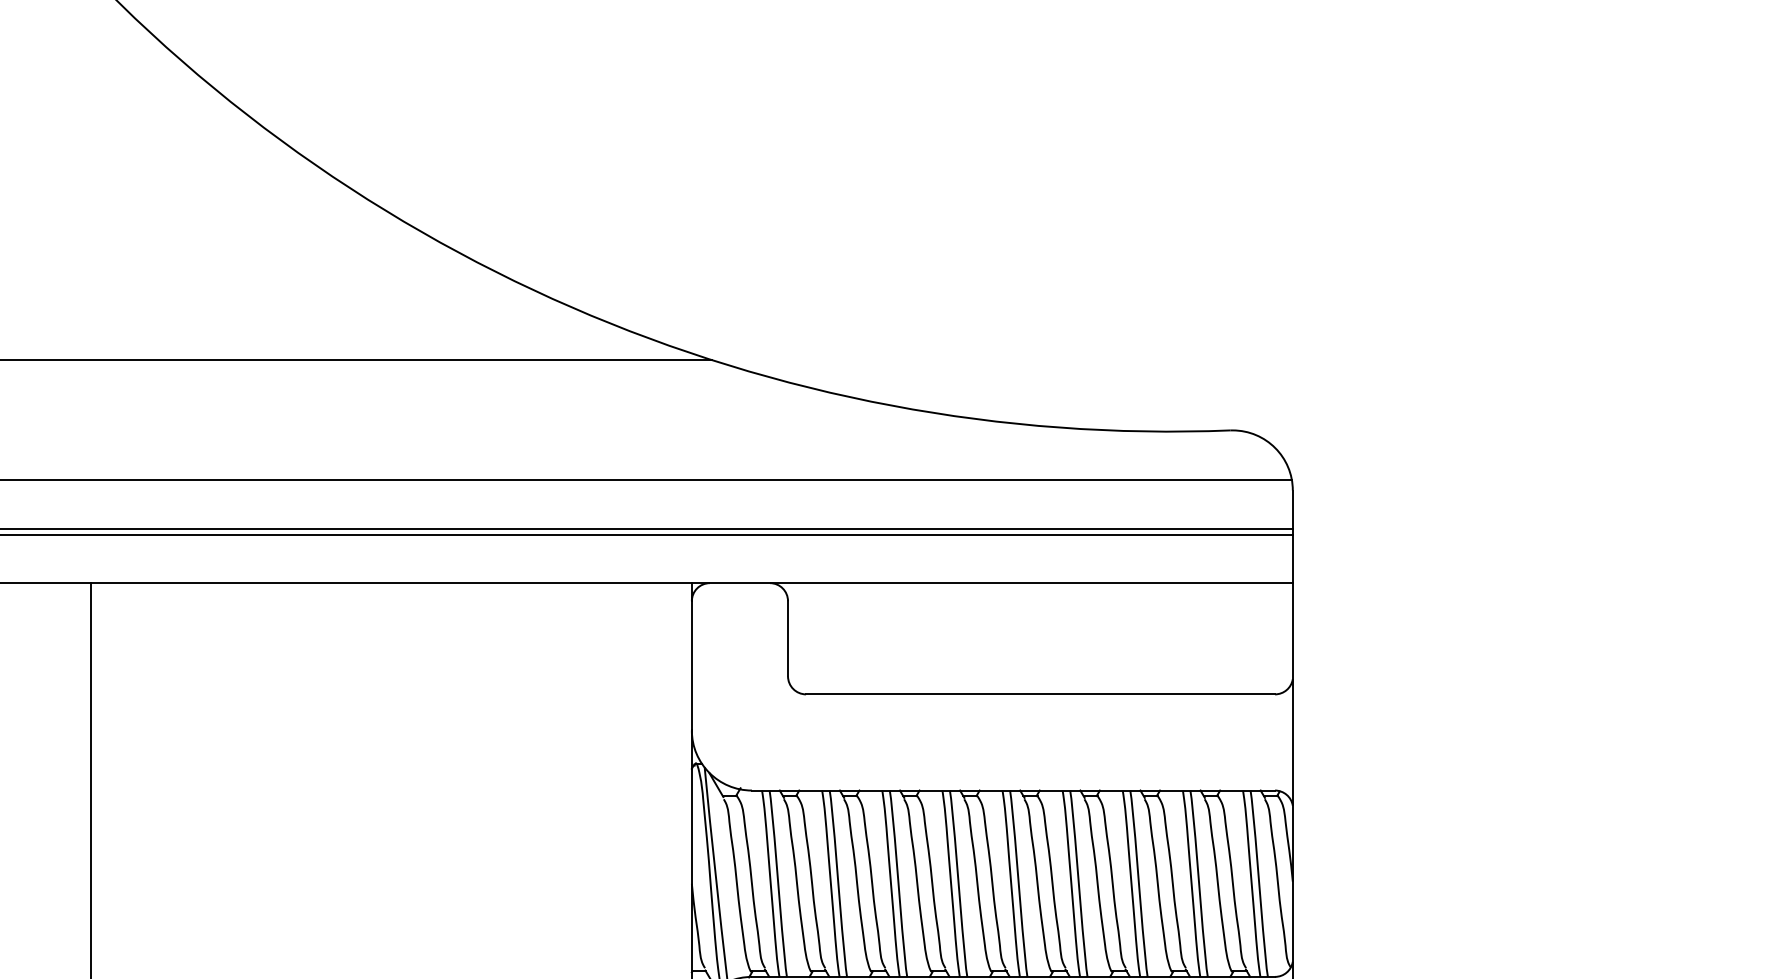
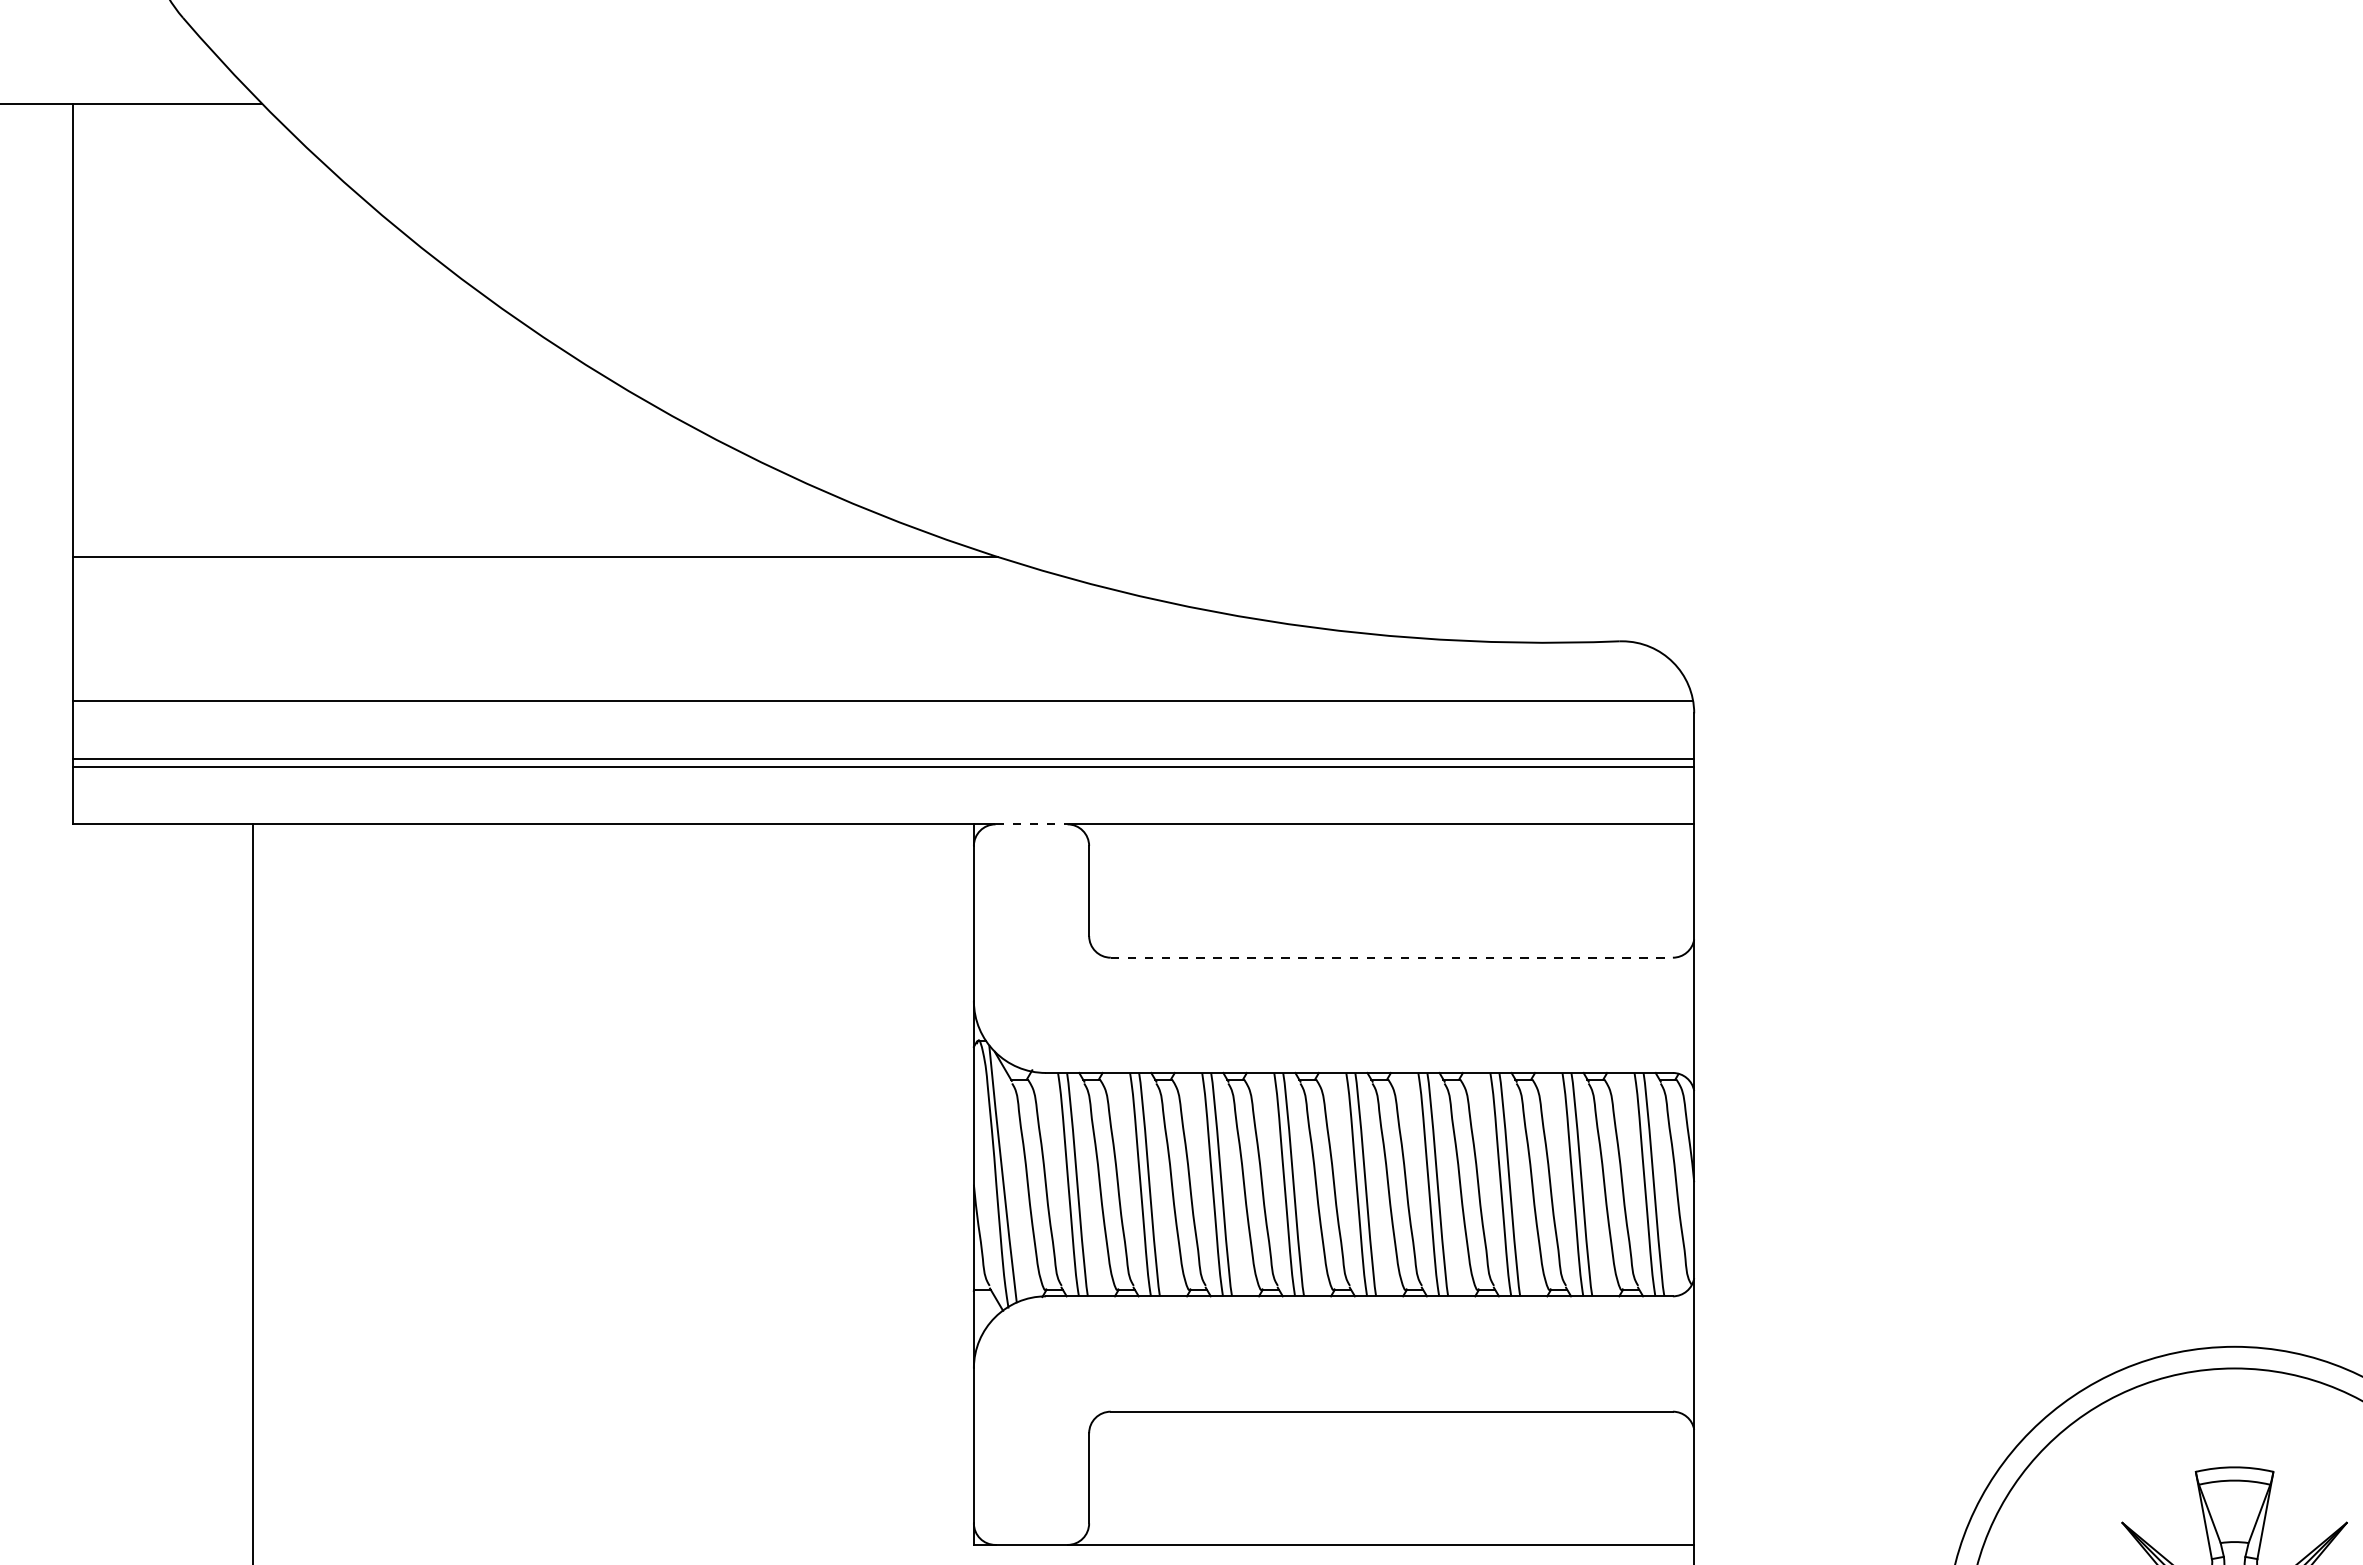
line: (740, 583) -> (1032, 824), solid -> dashed
line: (1041, 694) -> (1392, 957), solid -> dashed

